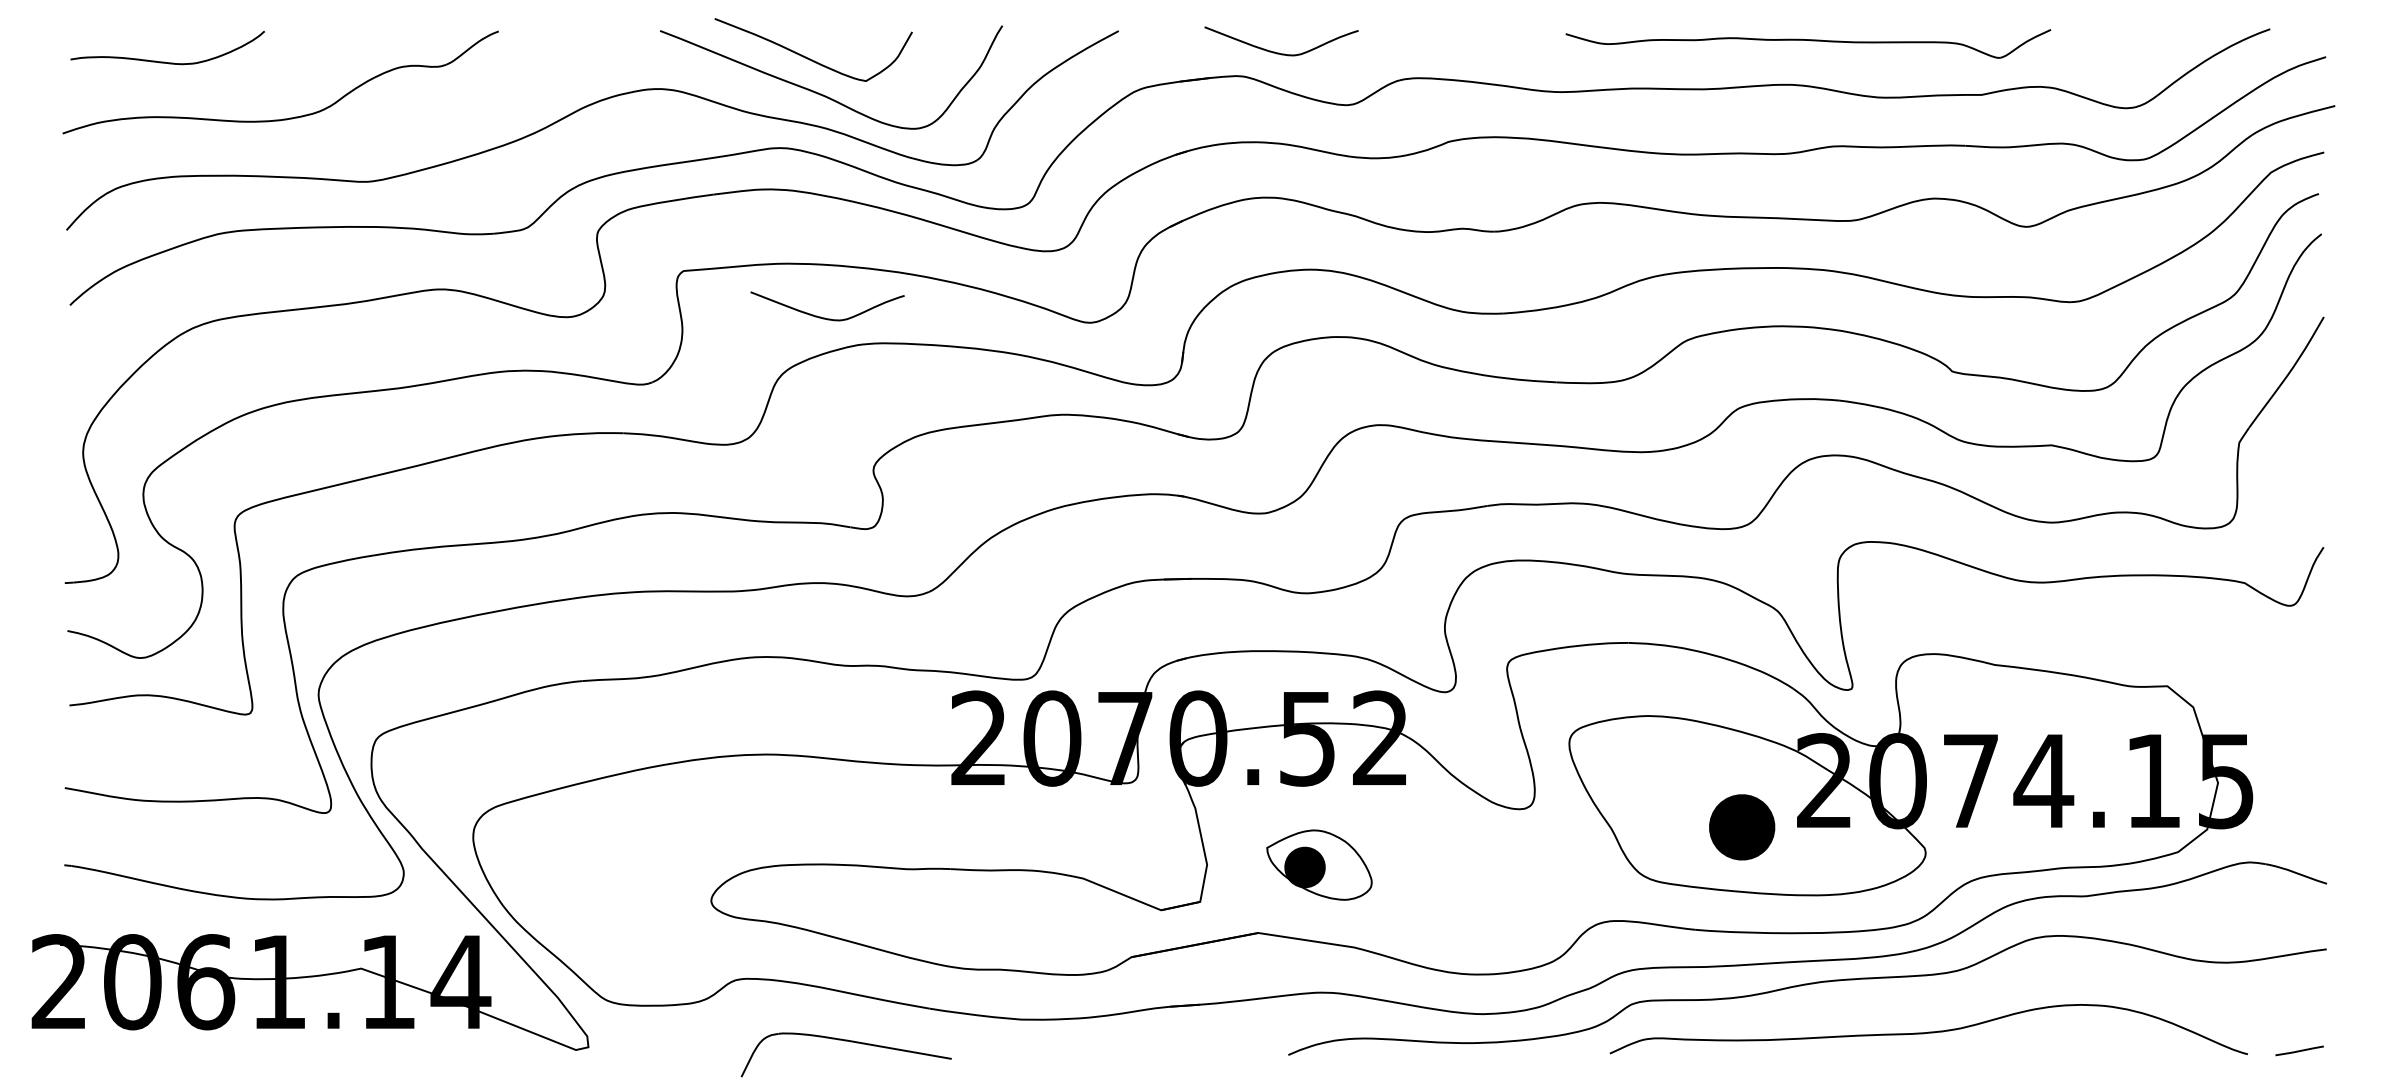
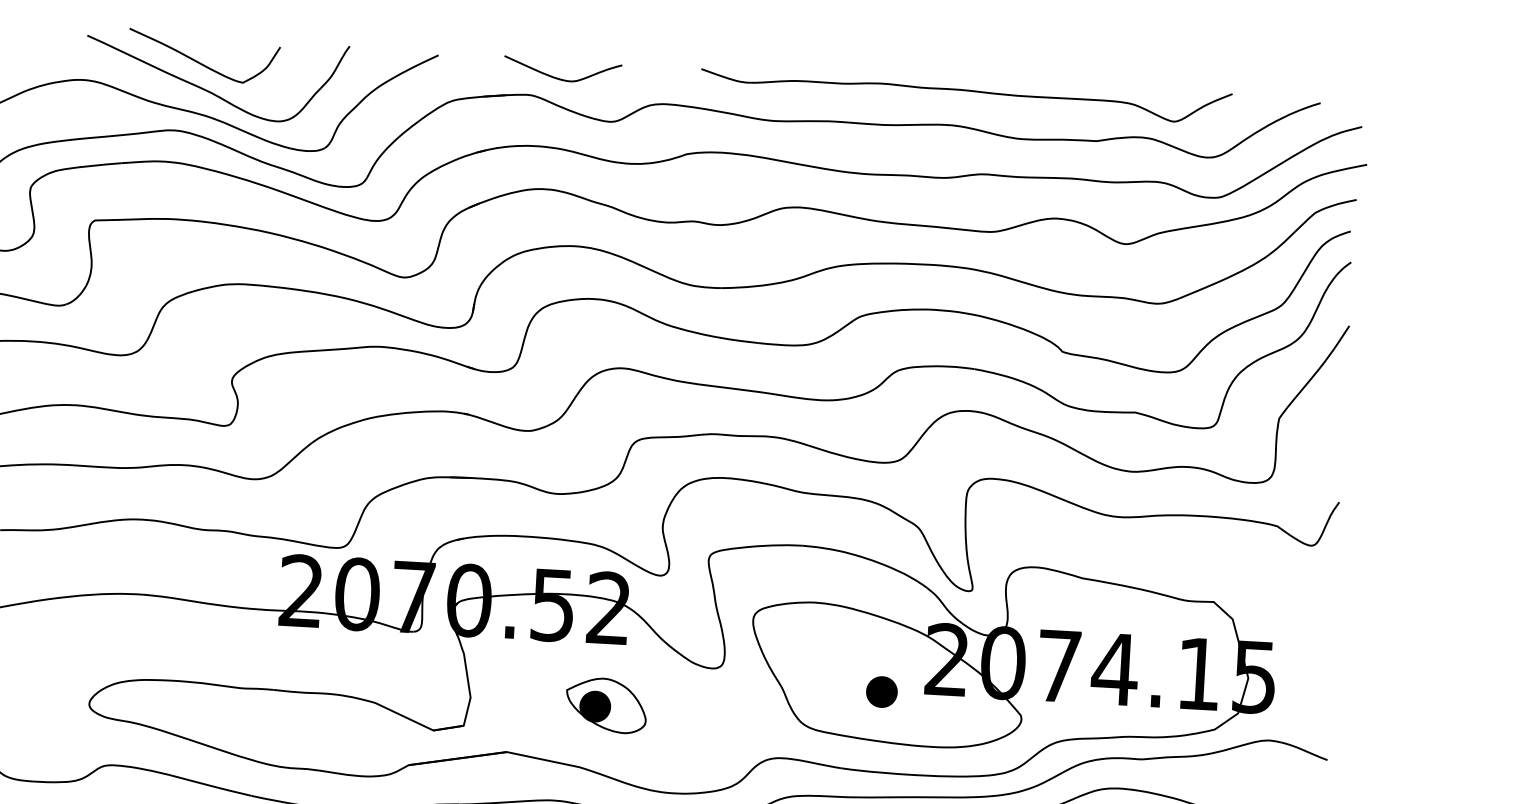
part: (1808, 43) -> (966, 94), size x1.43
curve: (825, 317) -> (201, 262), removed
part: (1741, 827) -> (881, 691), size x0.62
part: (1319, 864) -> (606, 705), moved

